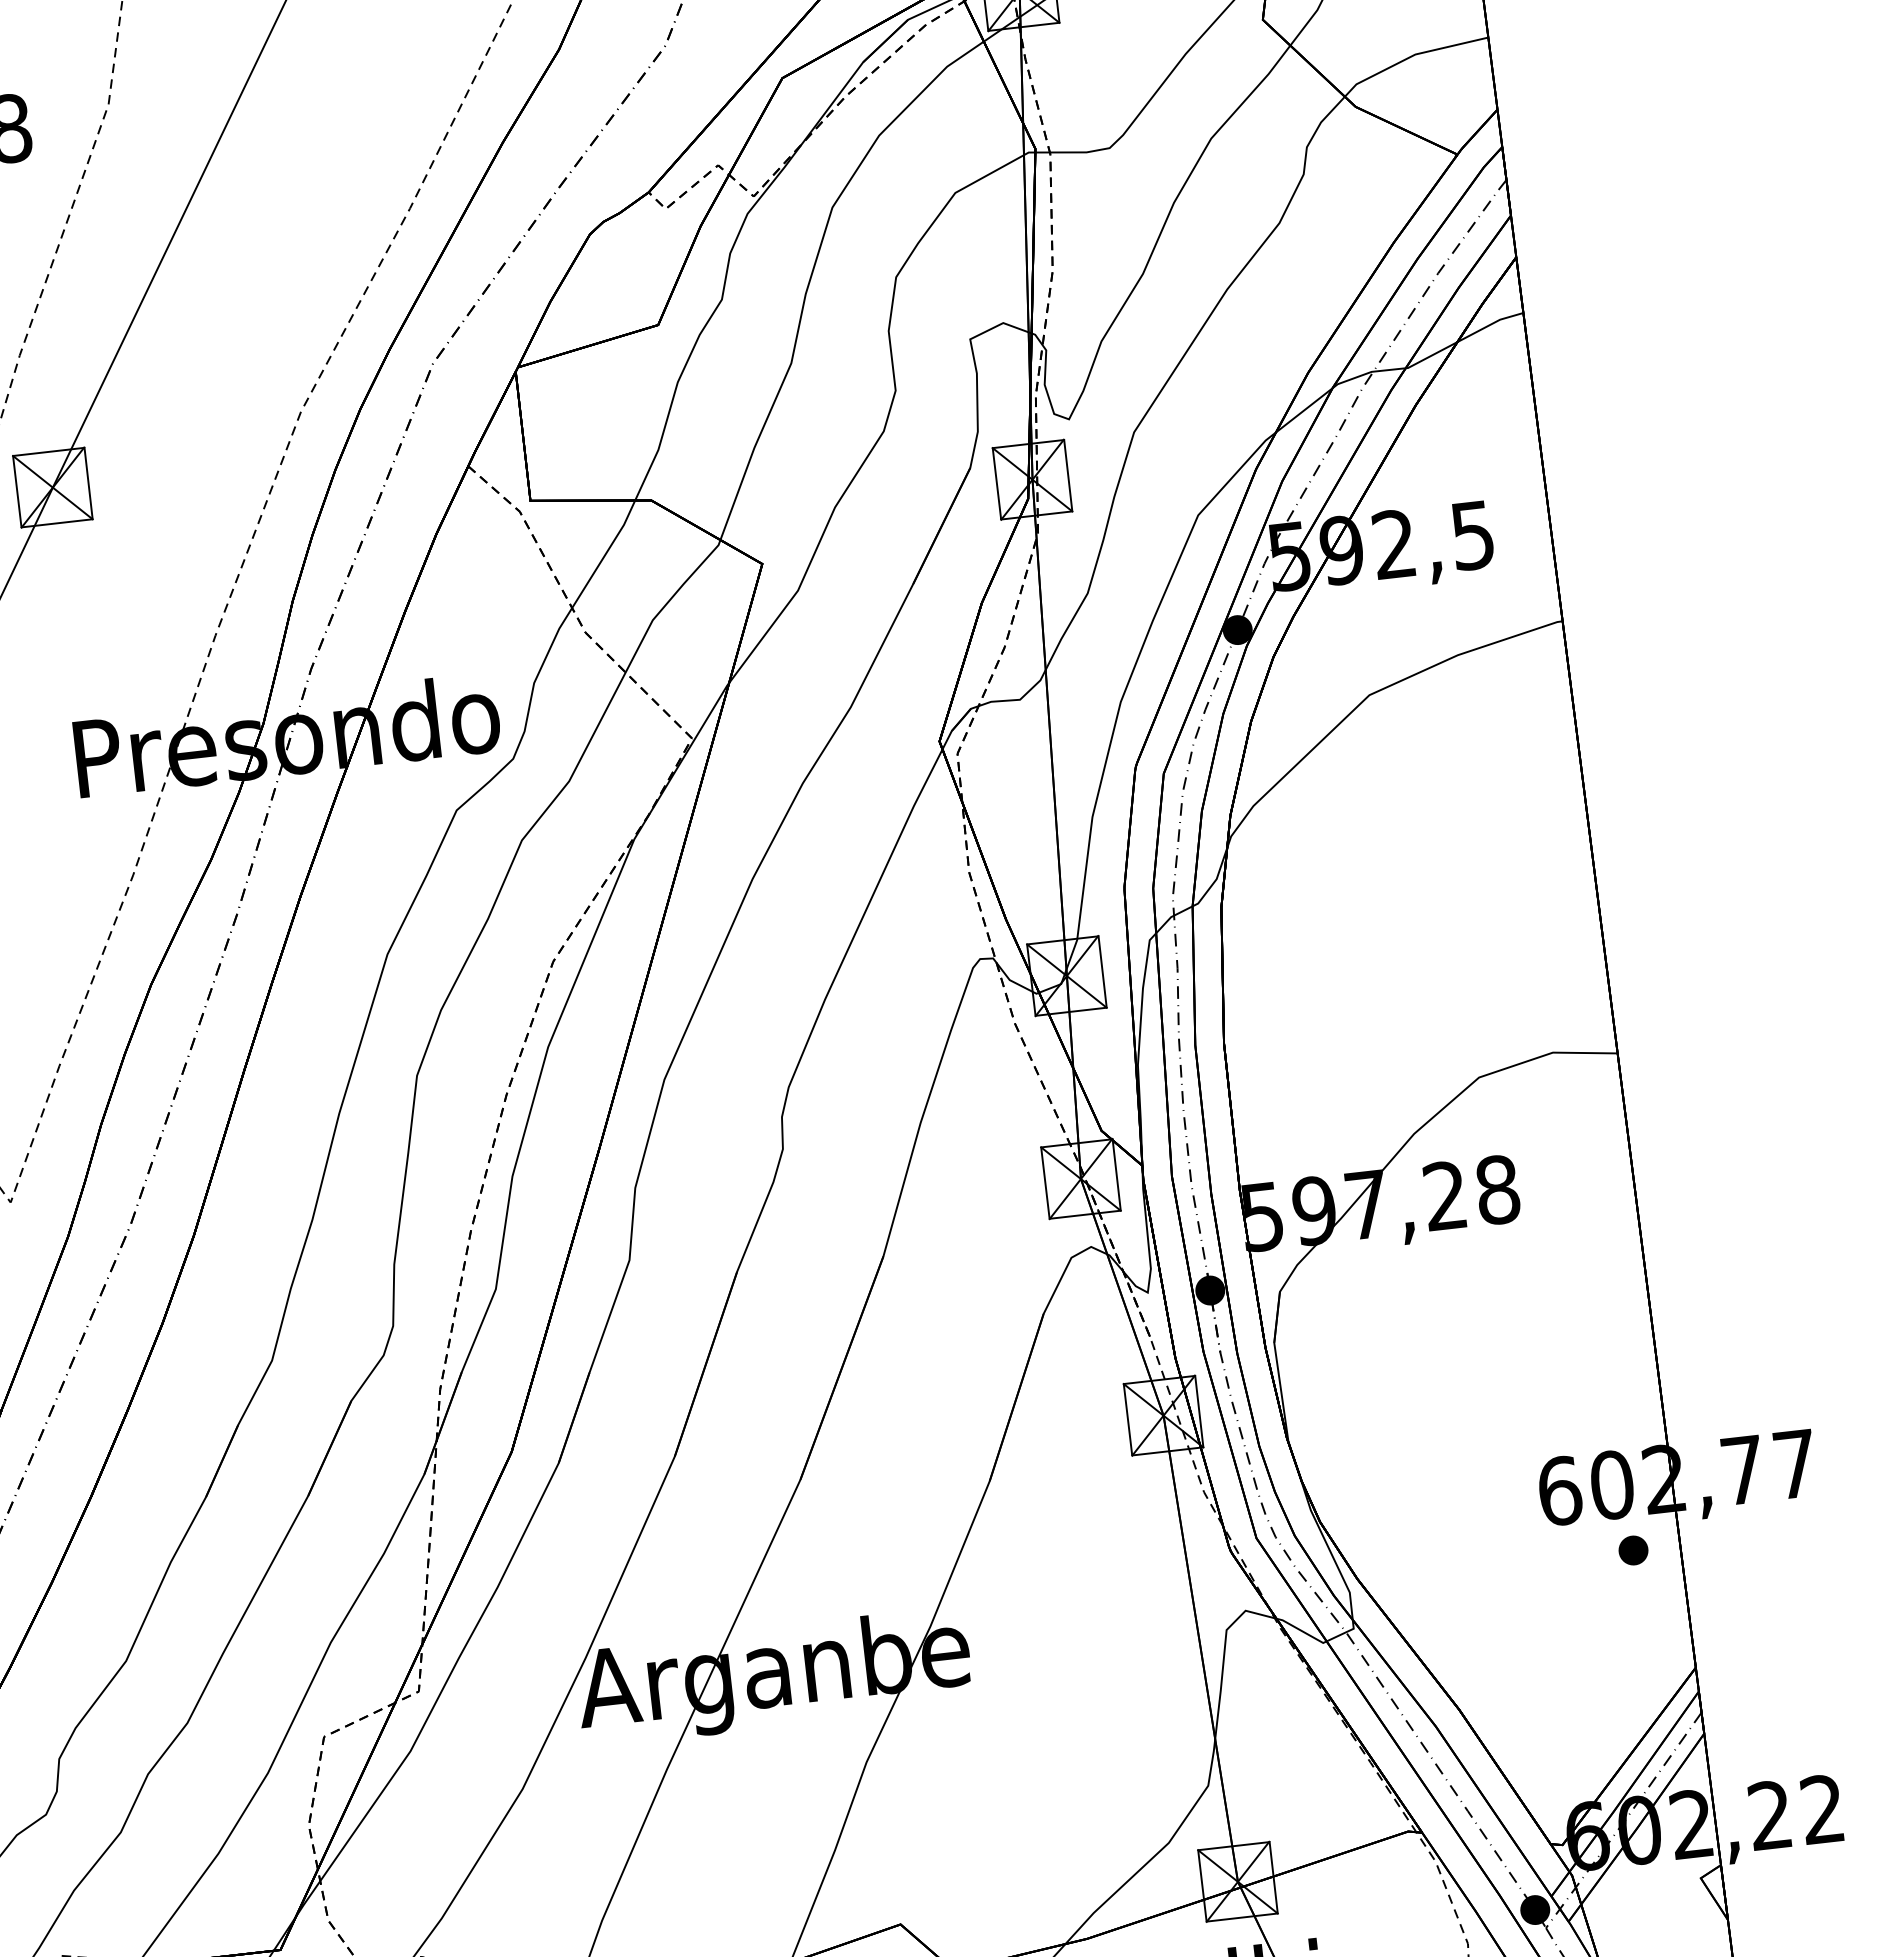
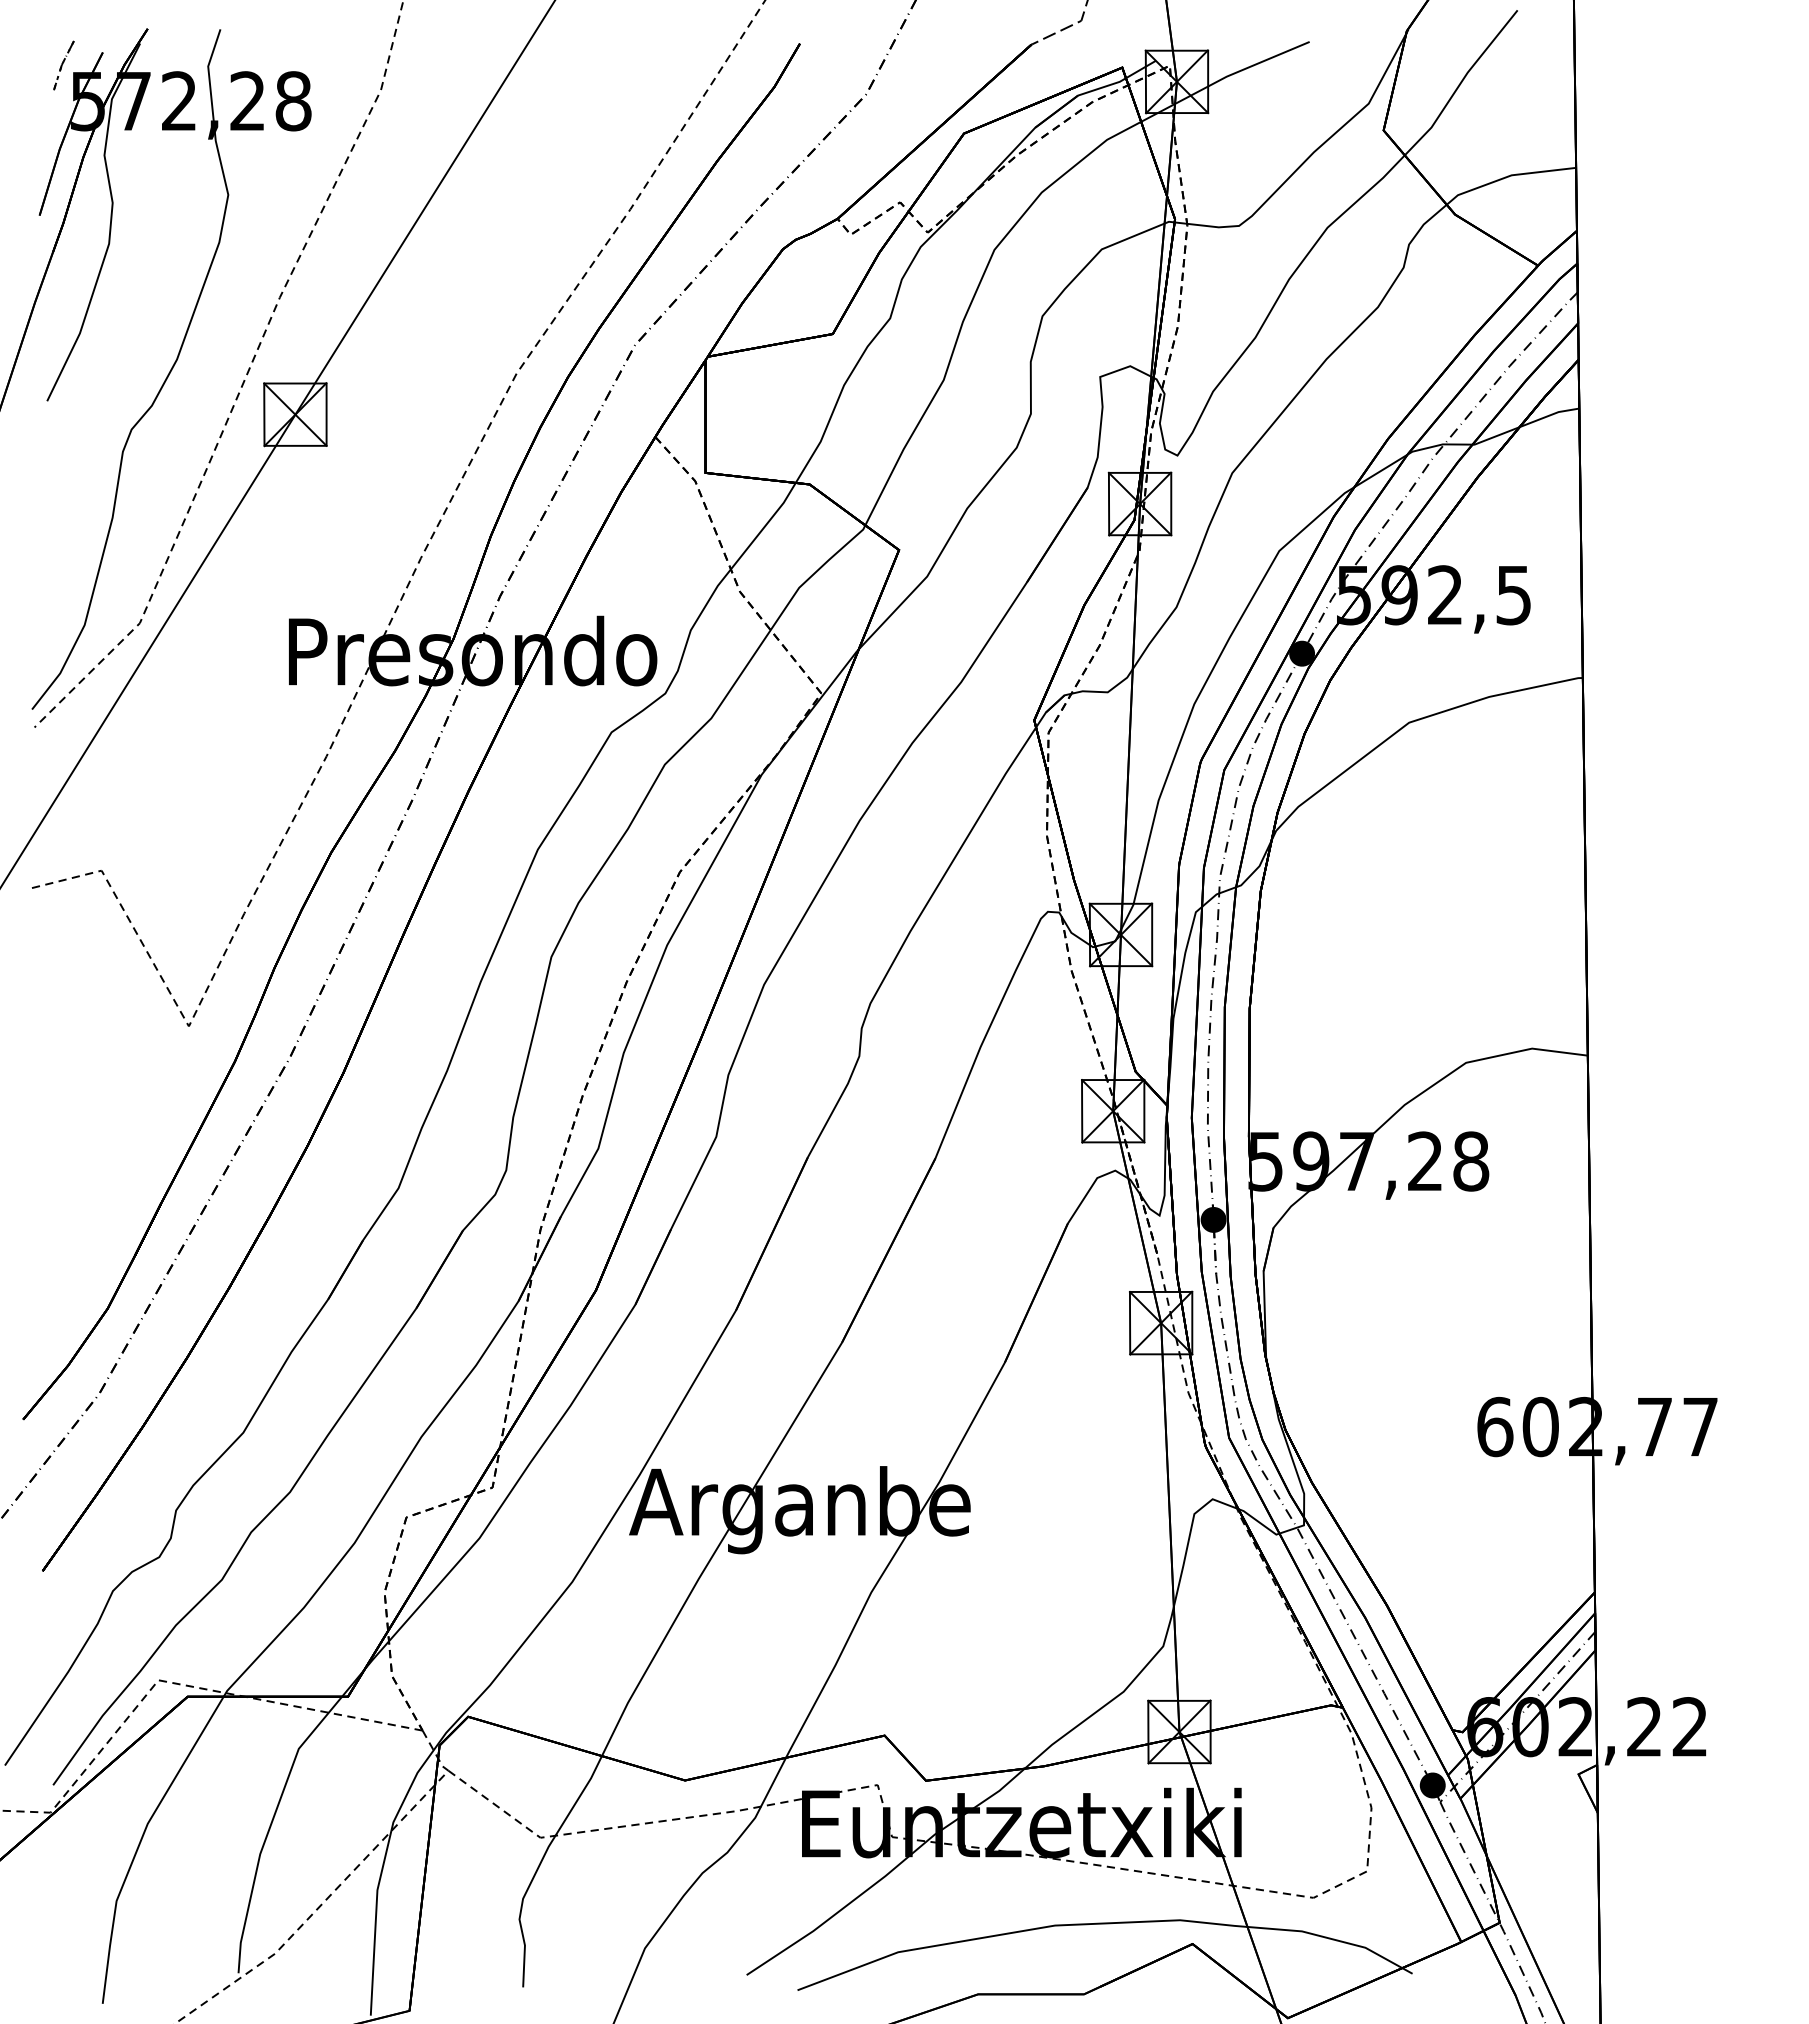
part: (1633, 1550) -> (1552, 1485), removed

